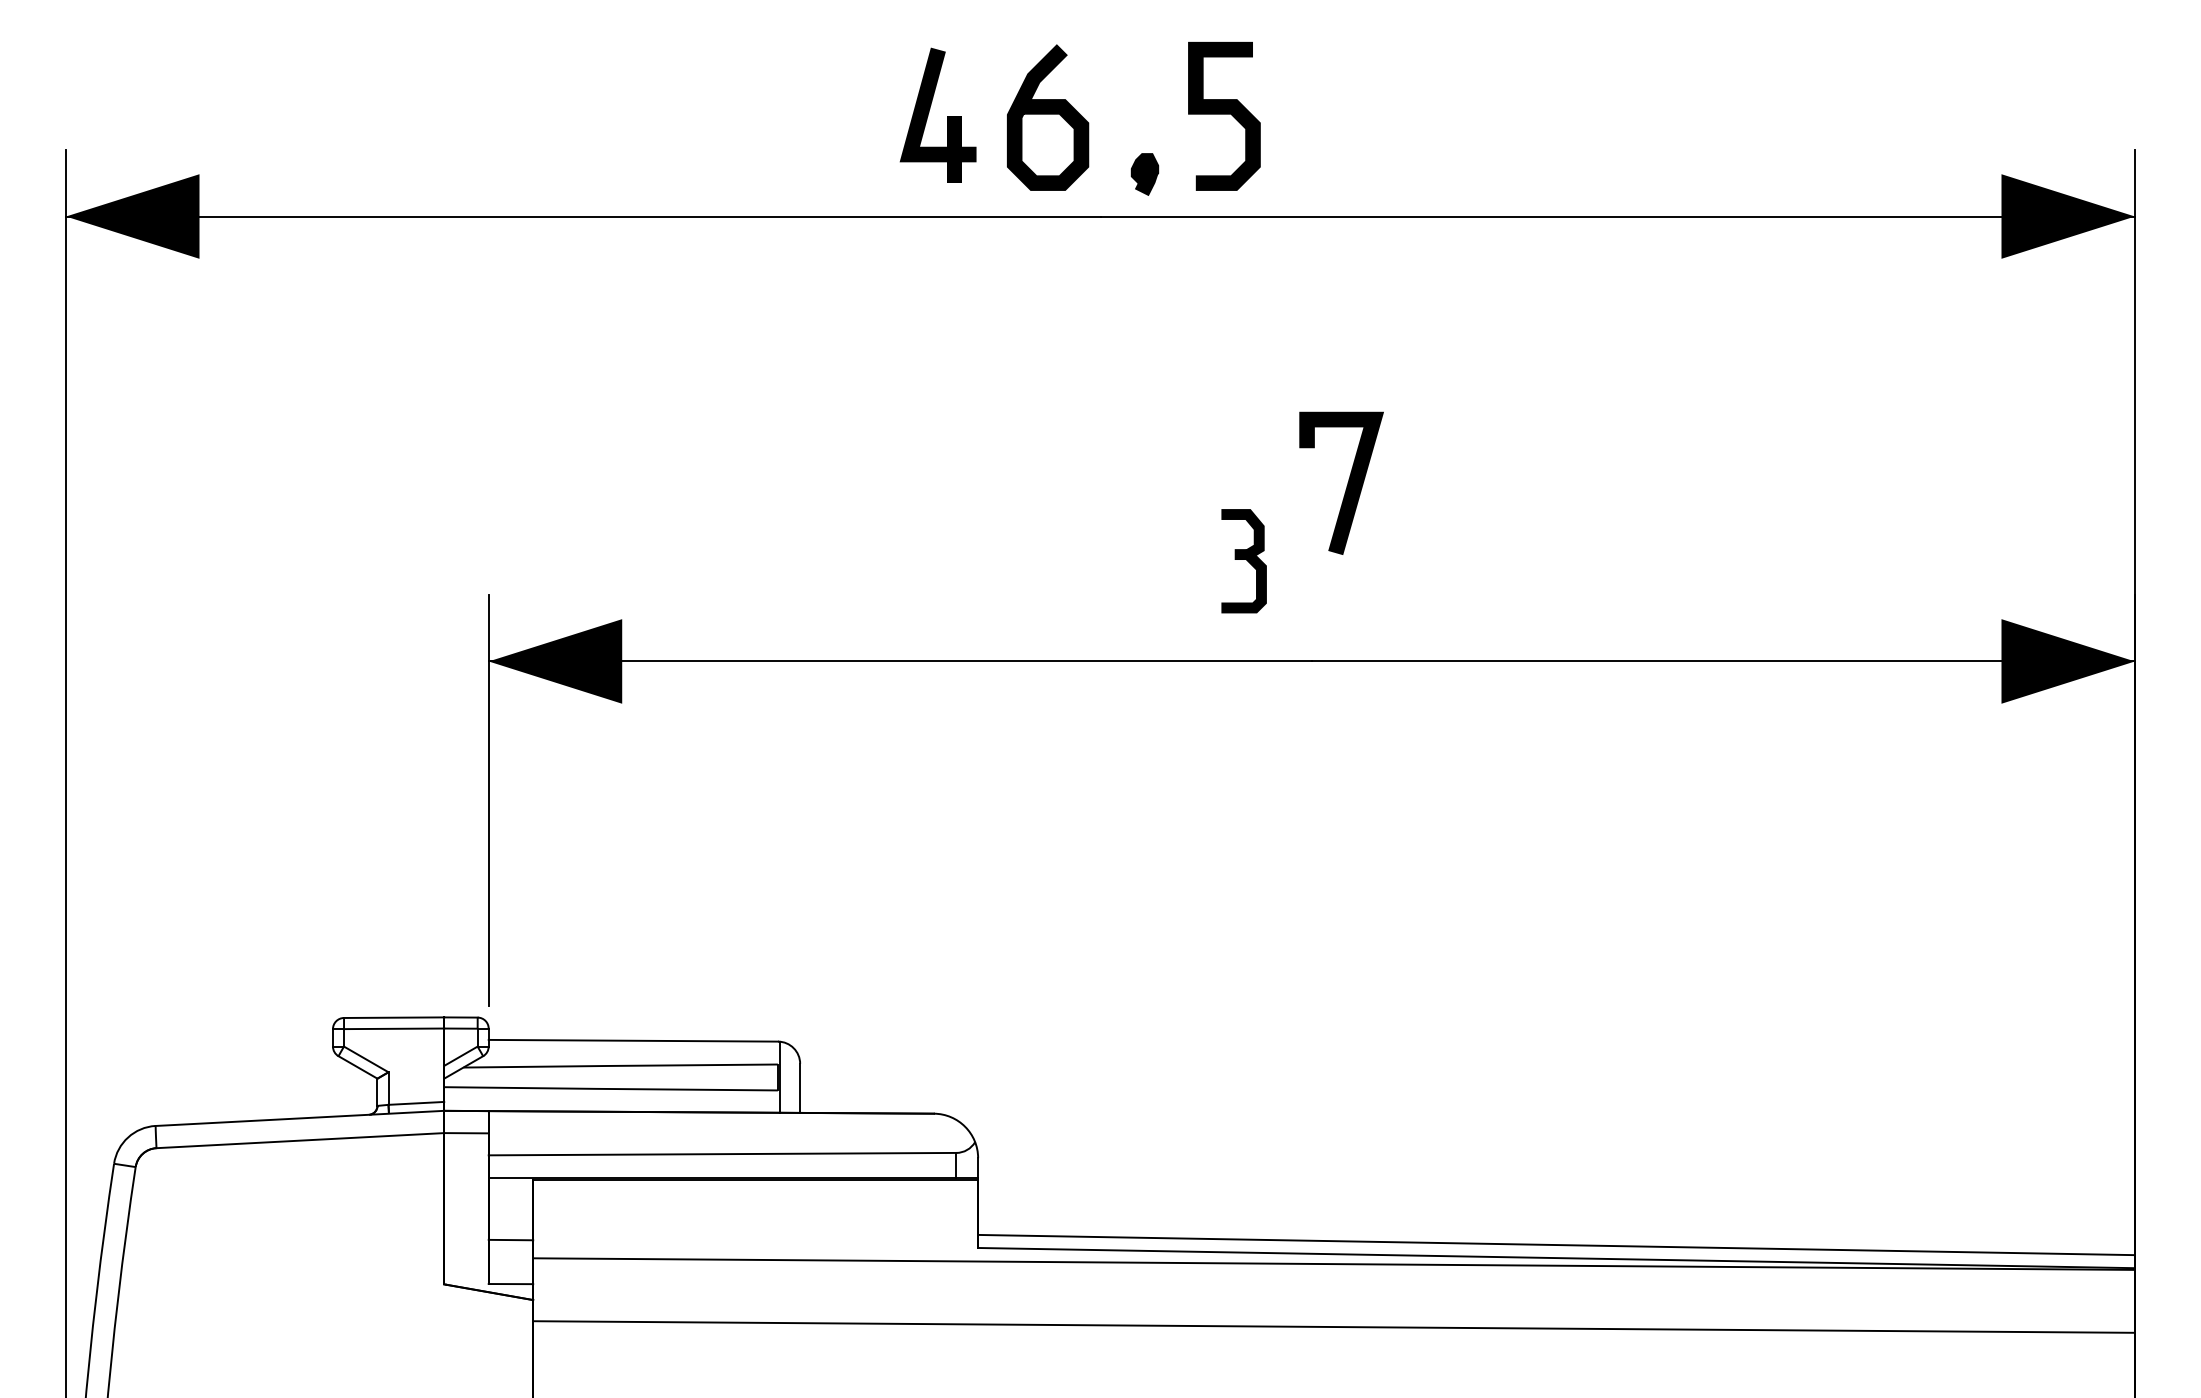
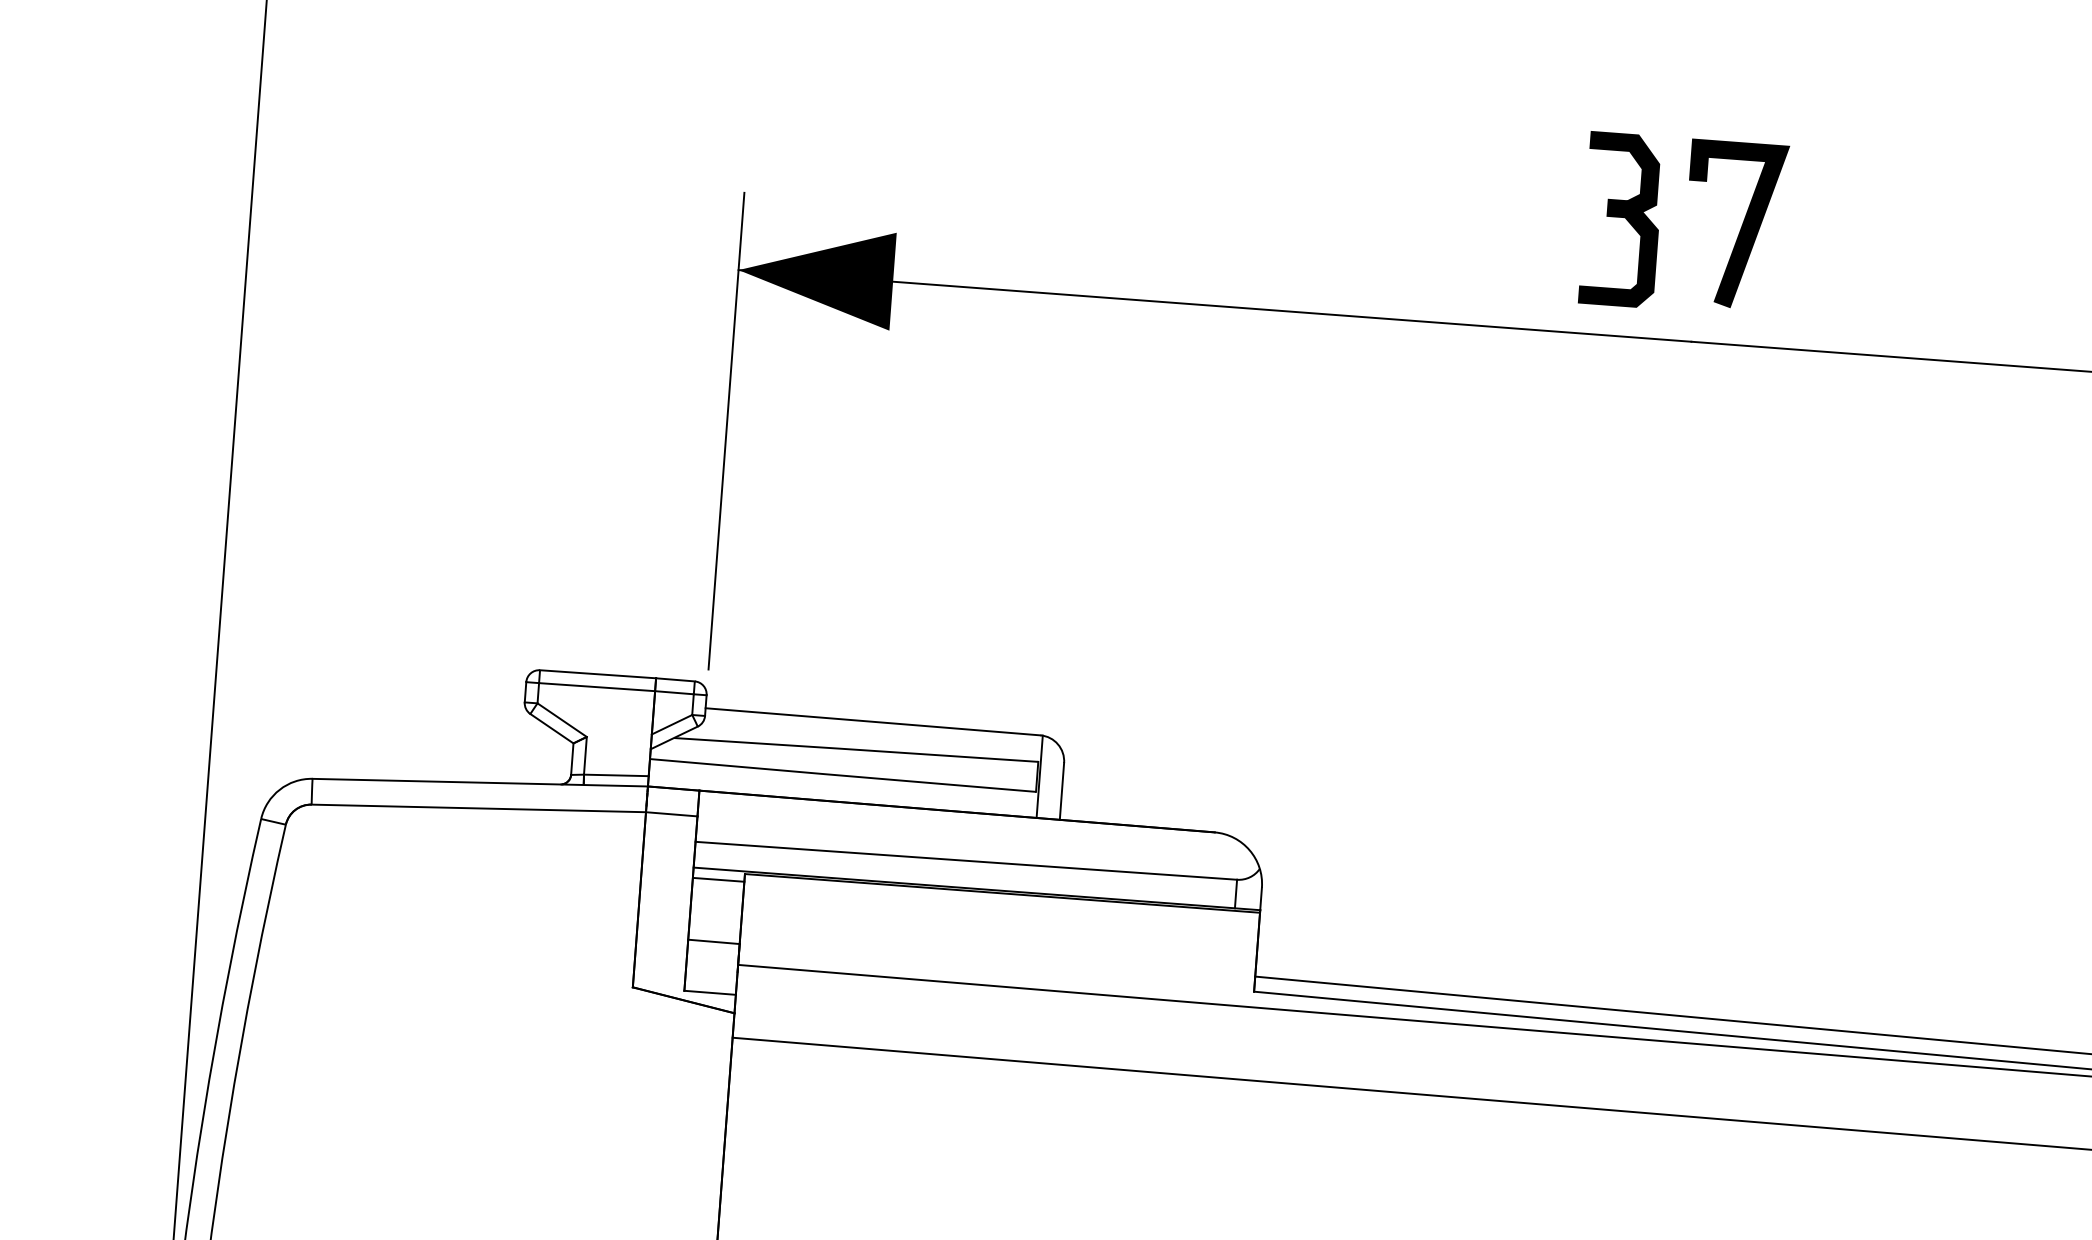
line: (1347, 482) -> (1741, 224), moved
part: (1243, 560) -> (1621, 218), size x1.43
line: (510, 1186) -> (718, 879), added

